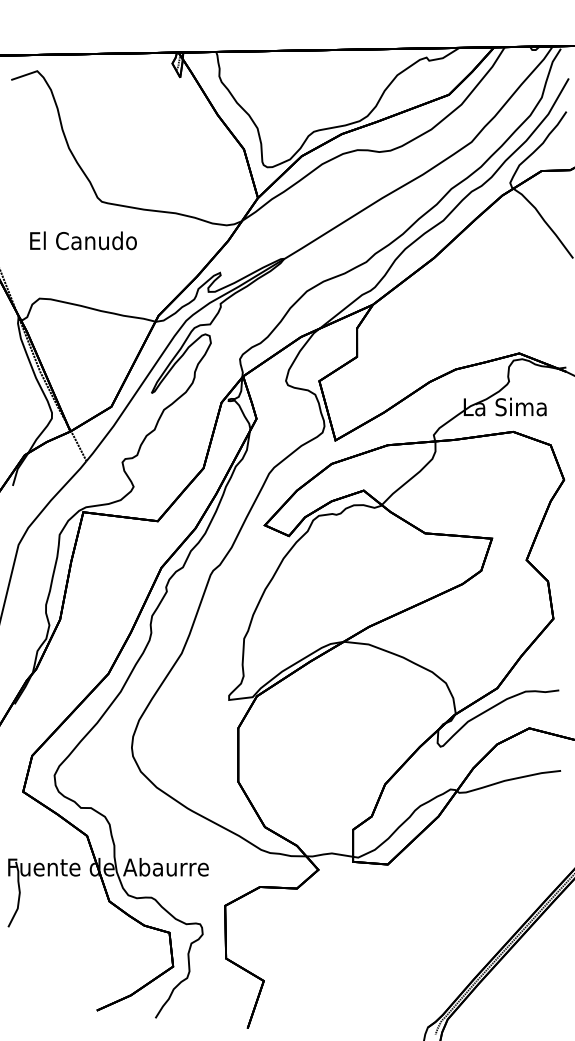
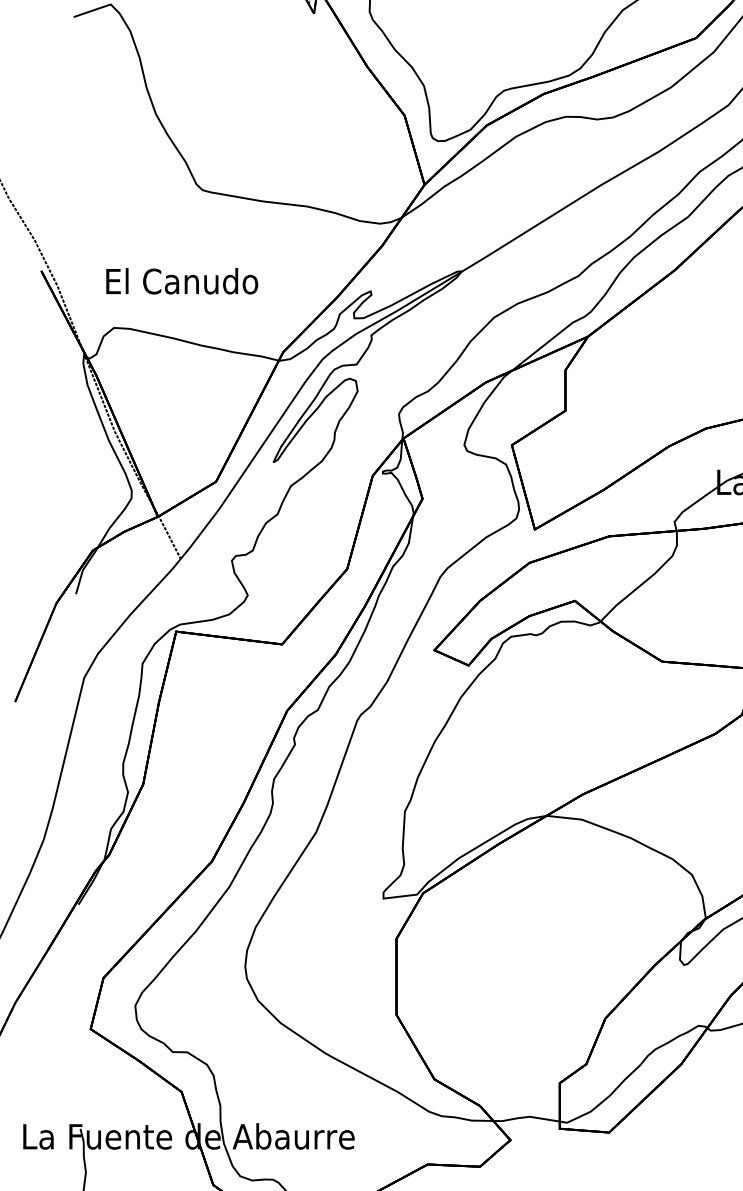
text: (83, 240) -> (182, 280), moved

